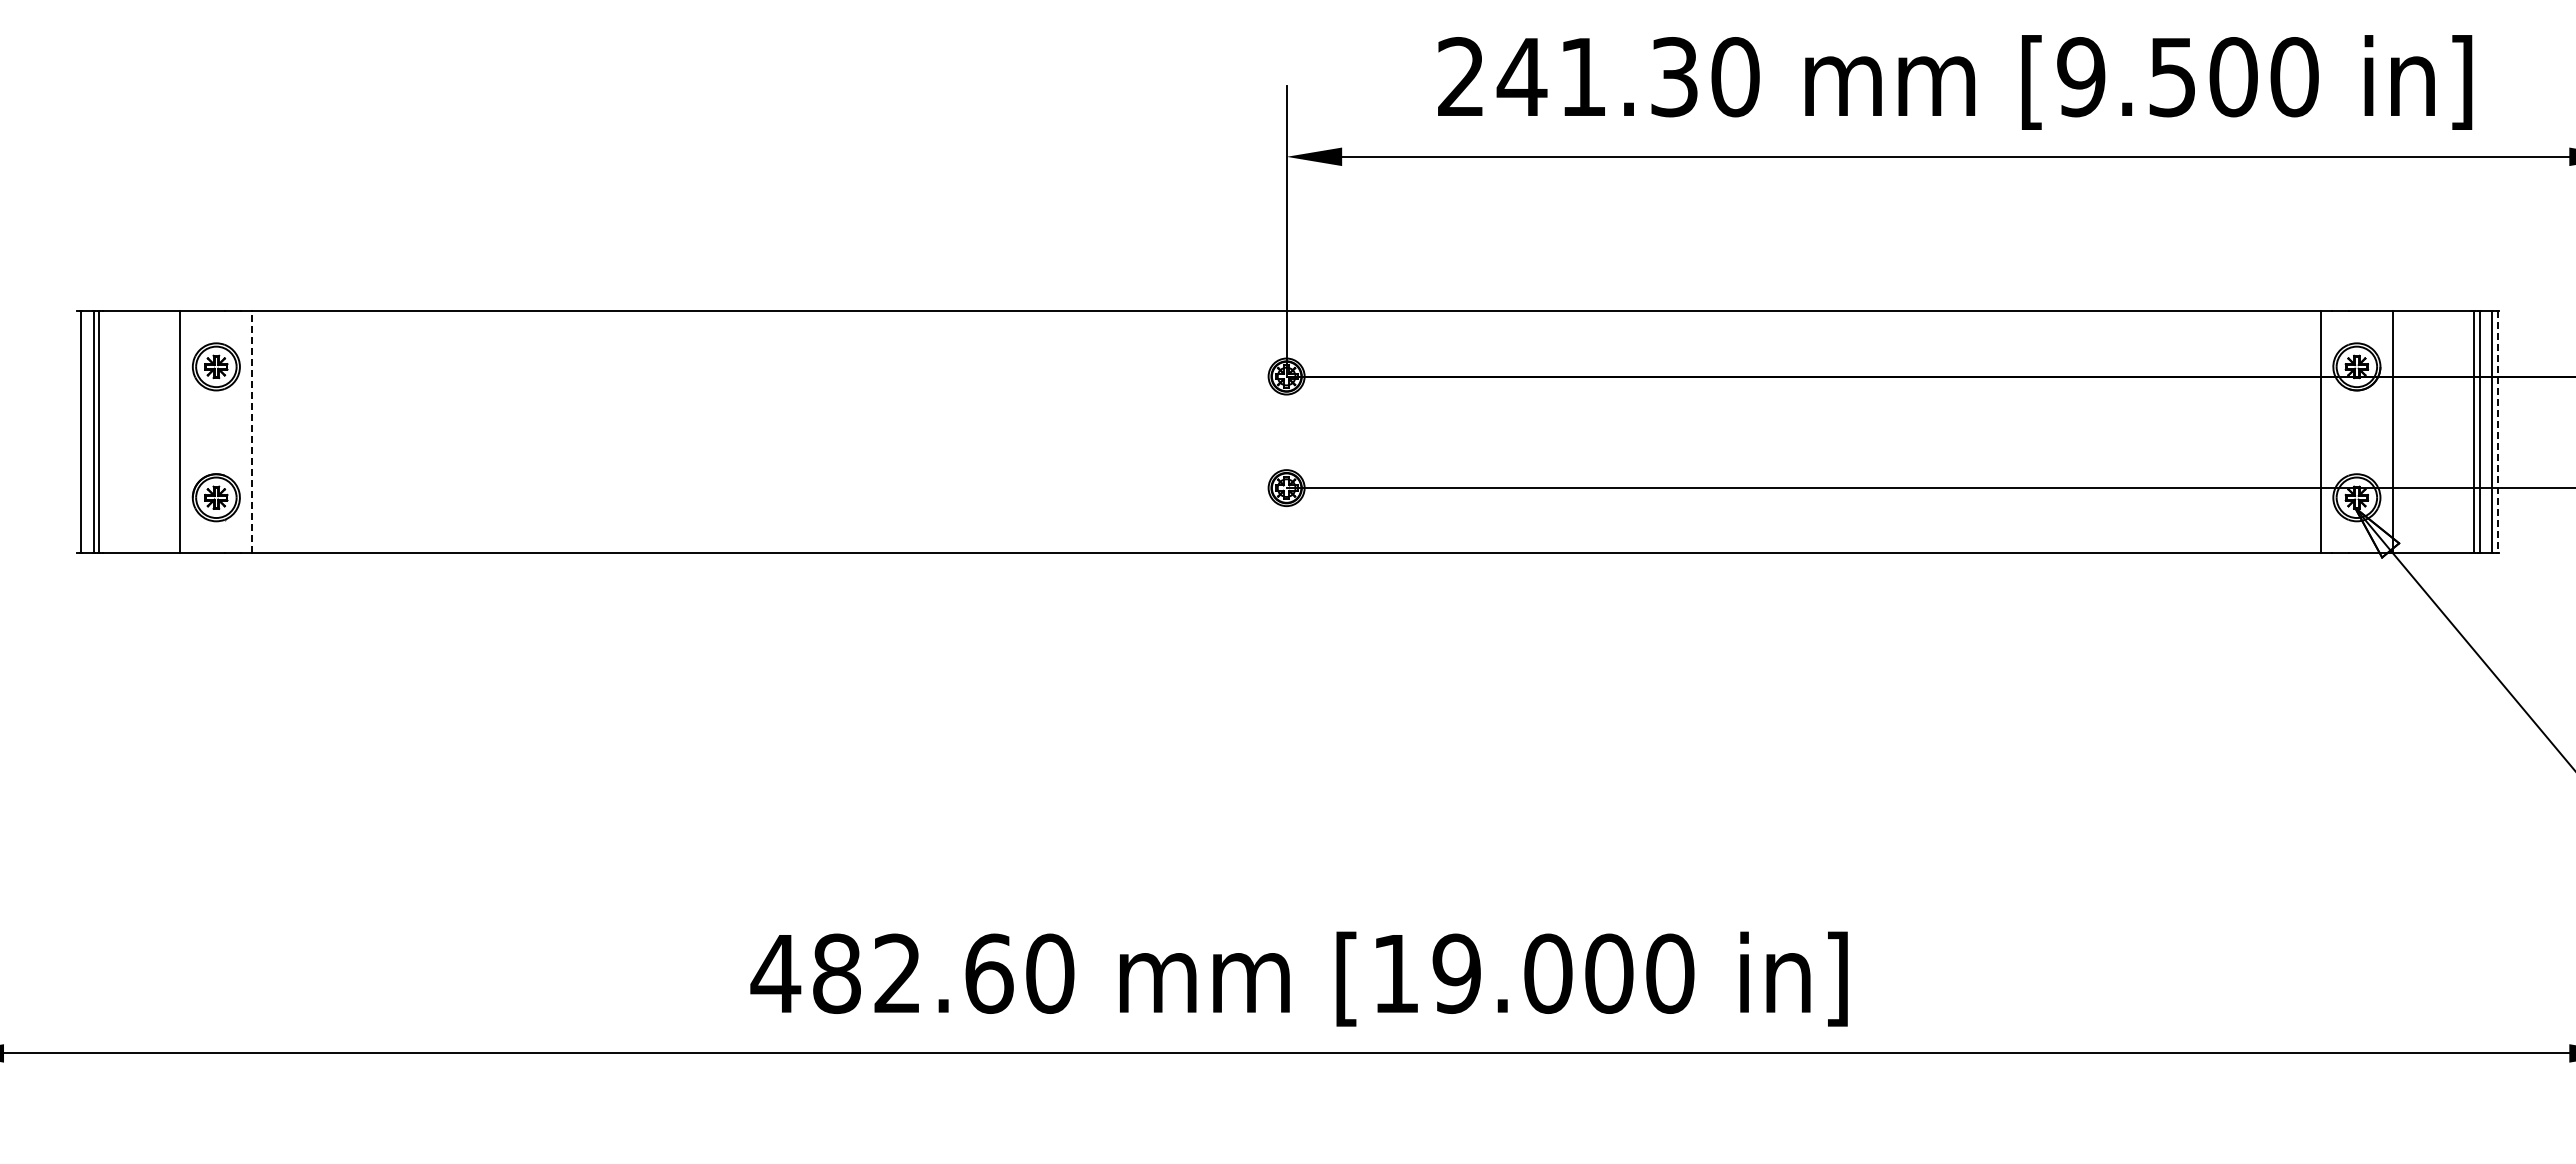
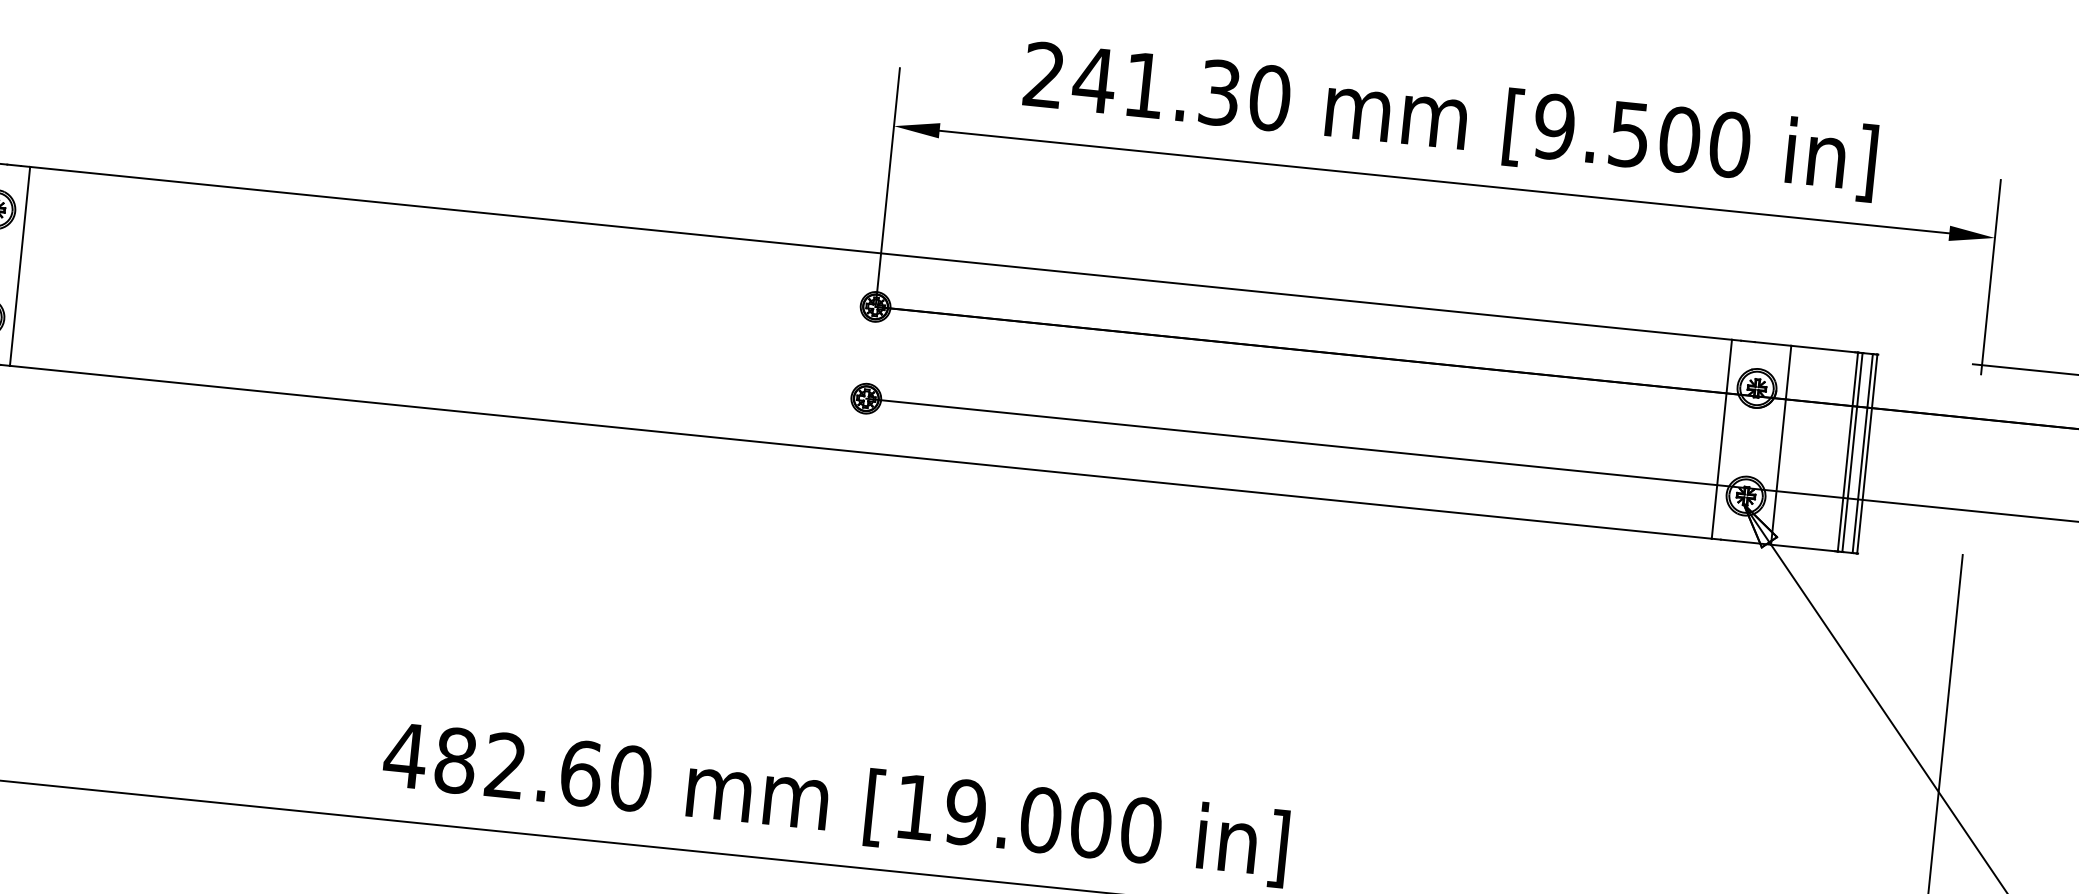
line: (252, 432) -> (20, 266), dashed -> solid
line: (2497, 432) -> (1867, 454), dashed -> solid

